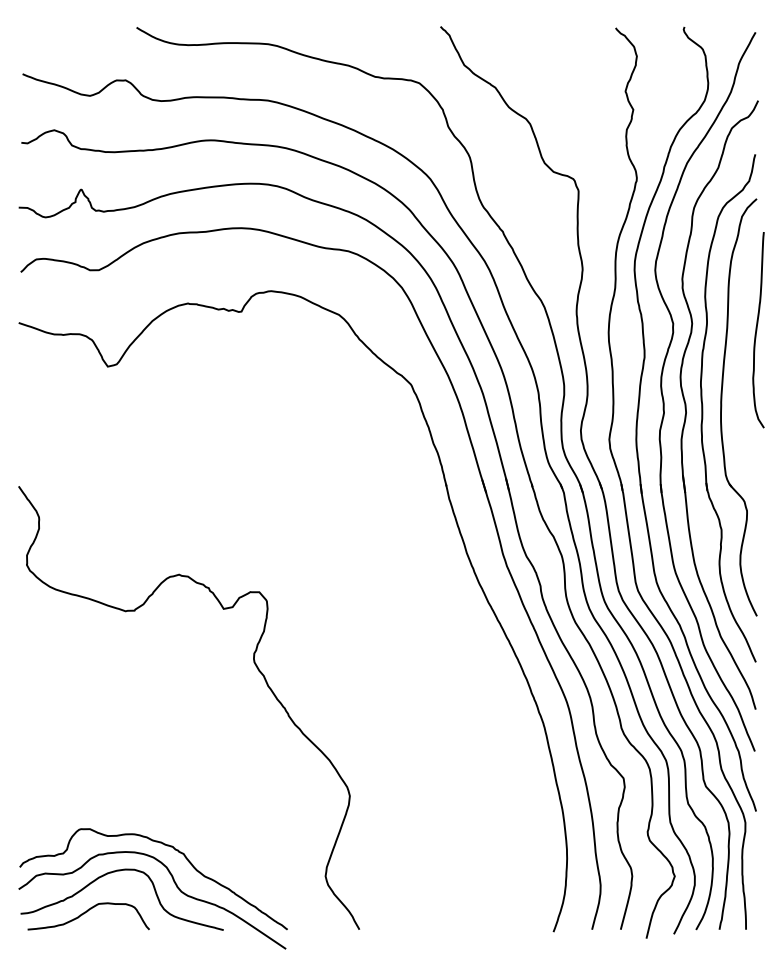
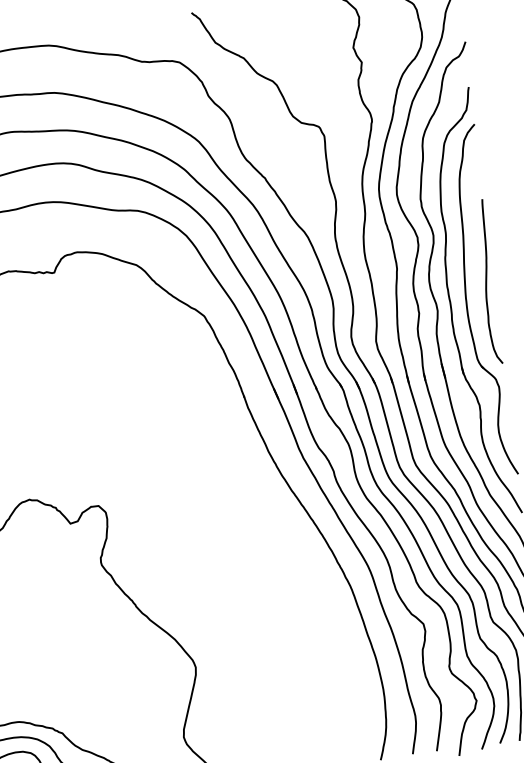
curve: (757, 330) -> (487, 282), moved

